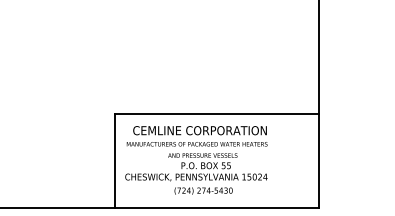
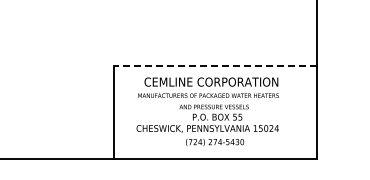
line: (217, 114) -> (215, 65), solid -> dashed
text: (196, 160) -> (207, 111), moved

